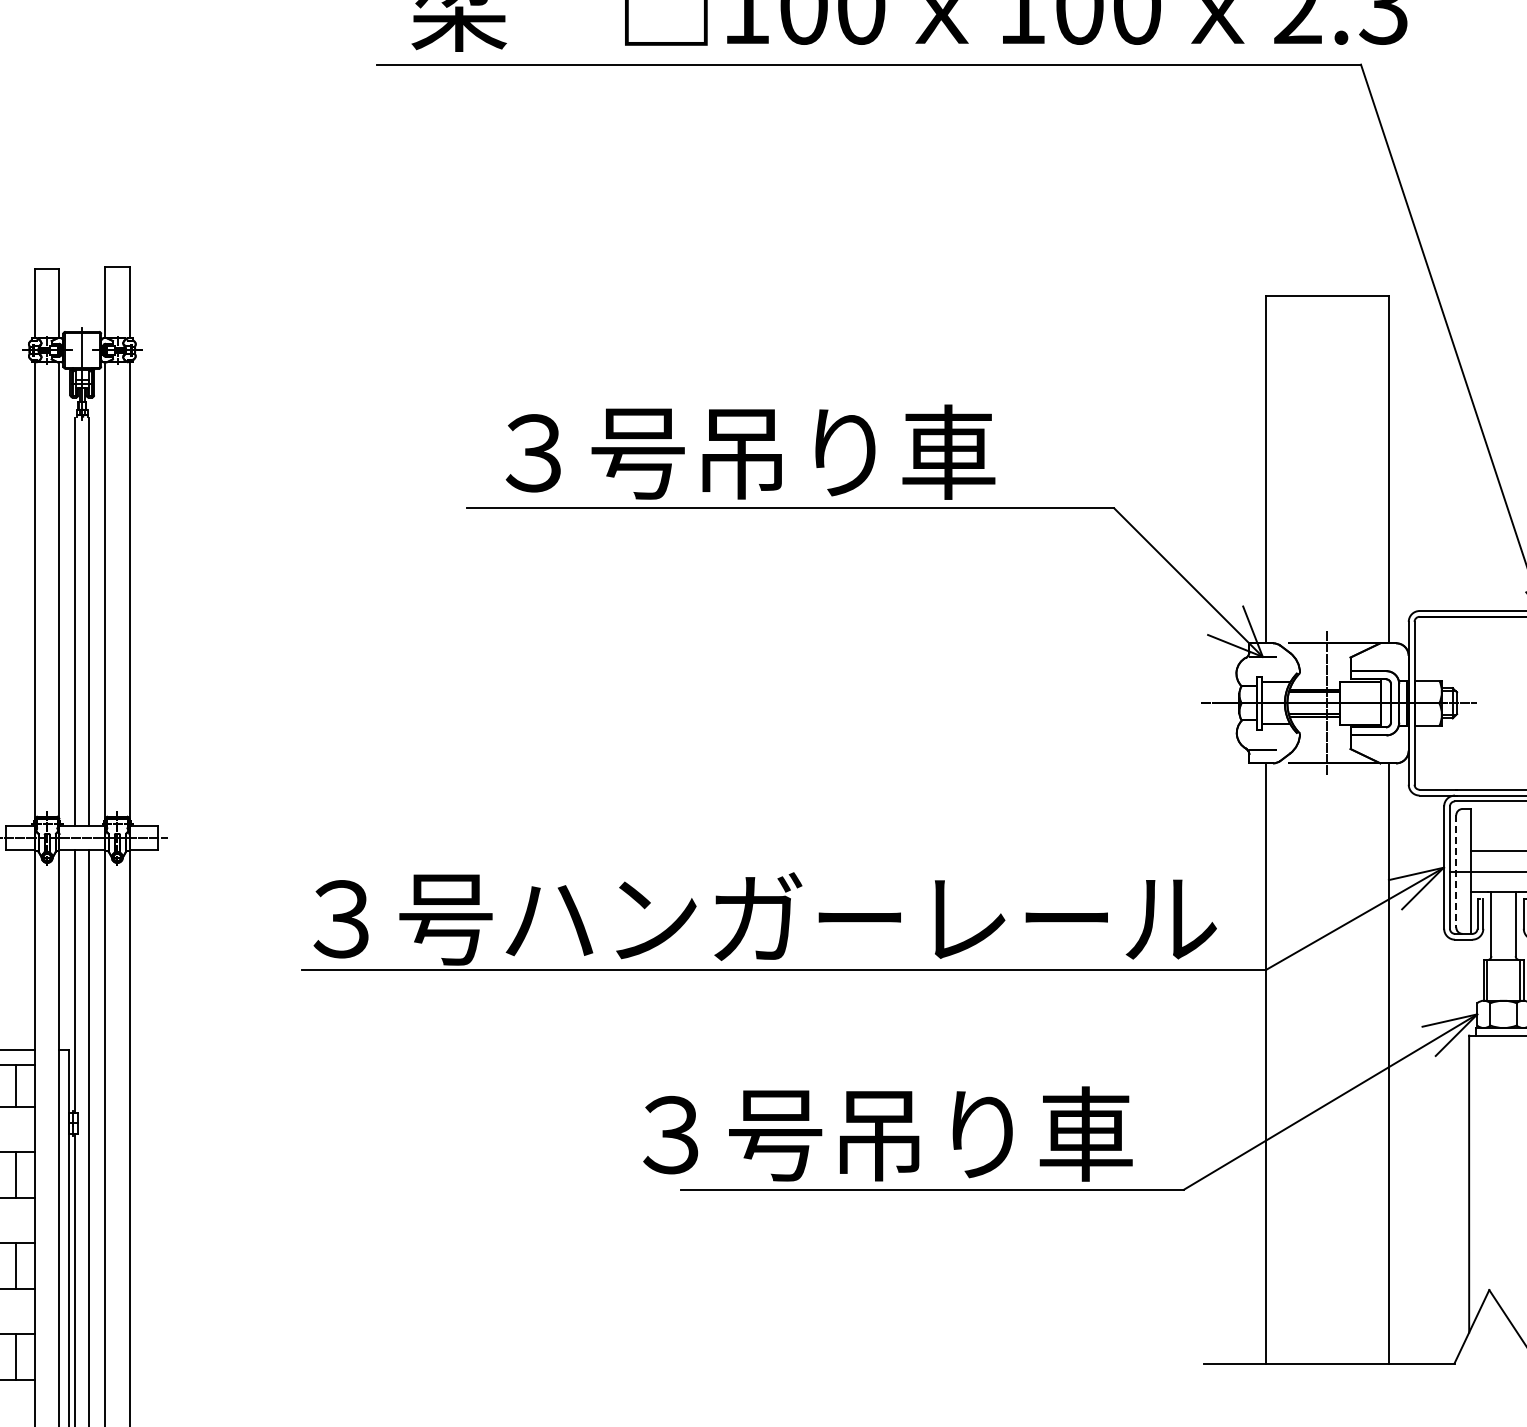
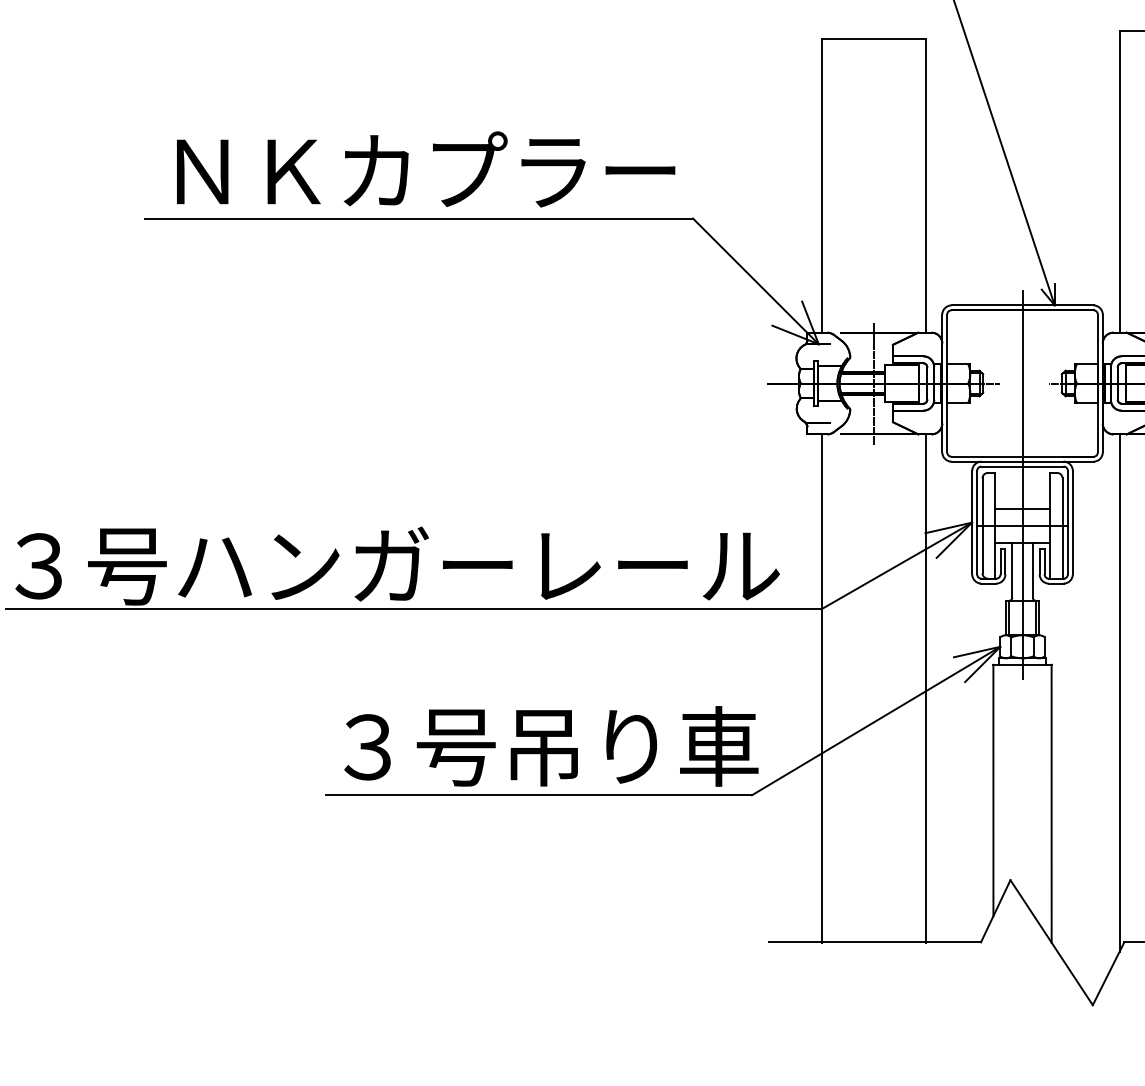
text: (798, 451) -> (425, 170), ３号吊り車 -> ＮＫカプラー
line: (1503, 822) -> (1022, 484), added
line: (1456, 871) -> (982, 525), dashed -> solid
text: (887, 1133) -> (551, 745), moved

